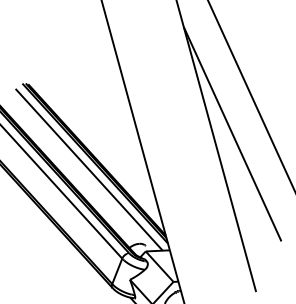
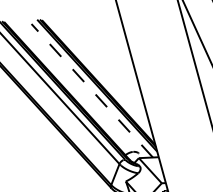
line: (88, 169) -> (91, 90), solid -> dashed

